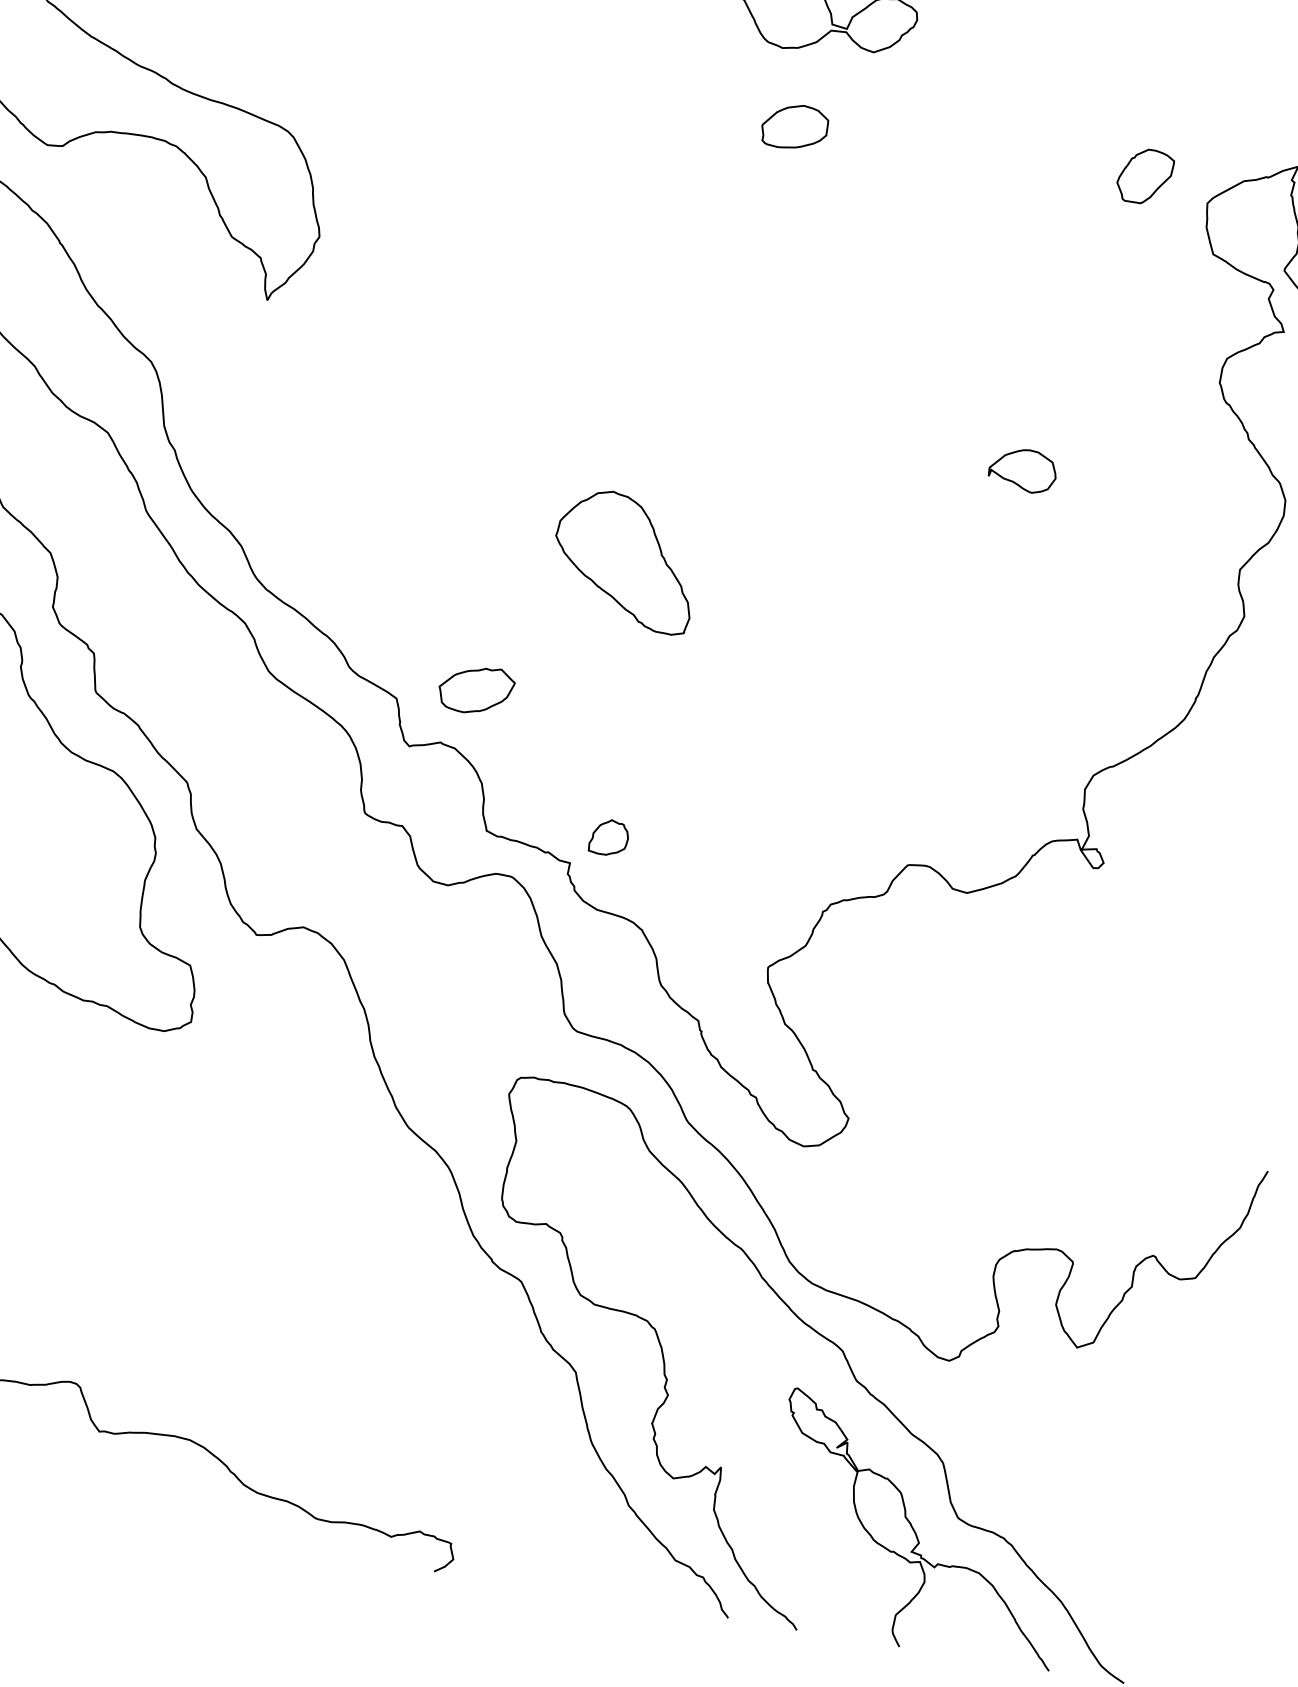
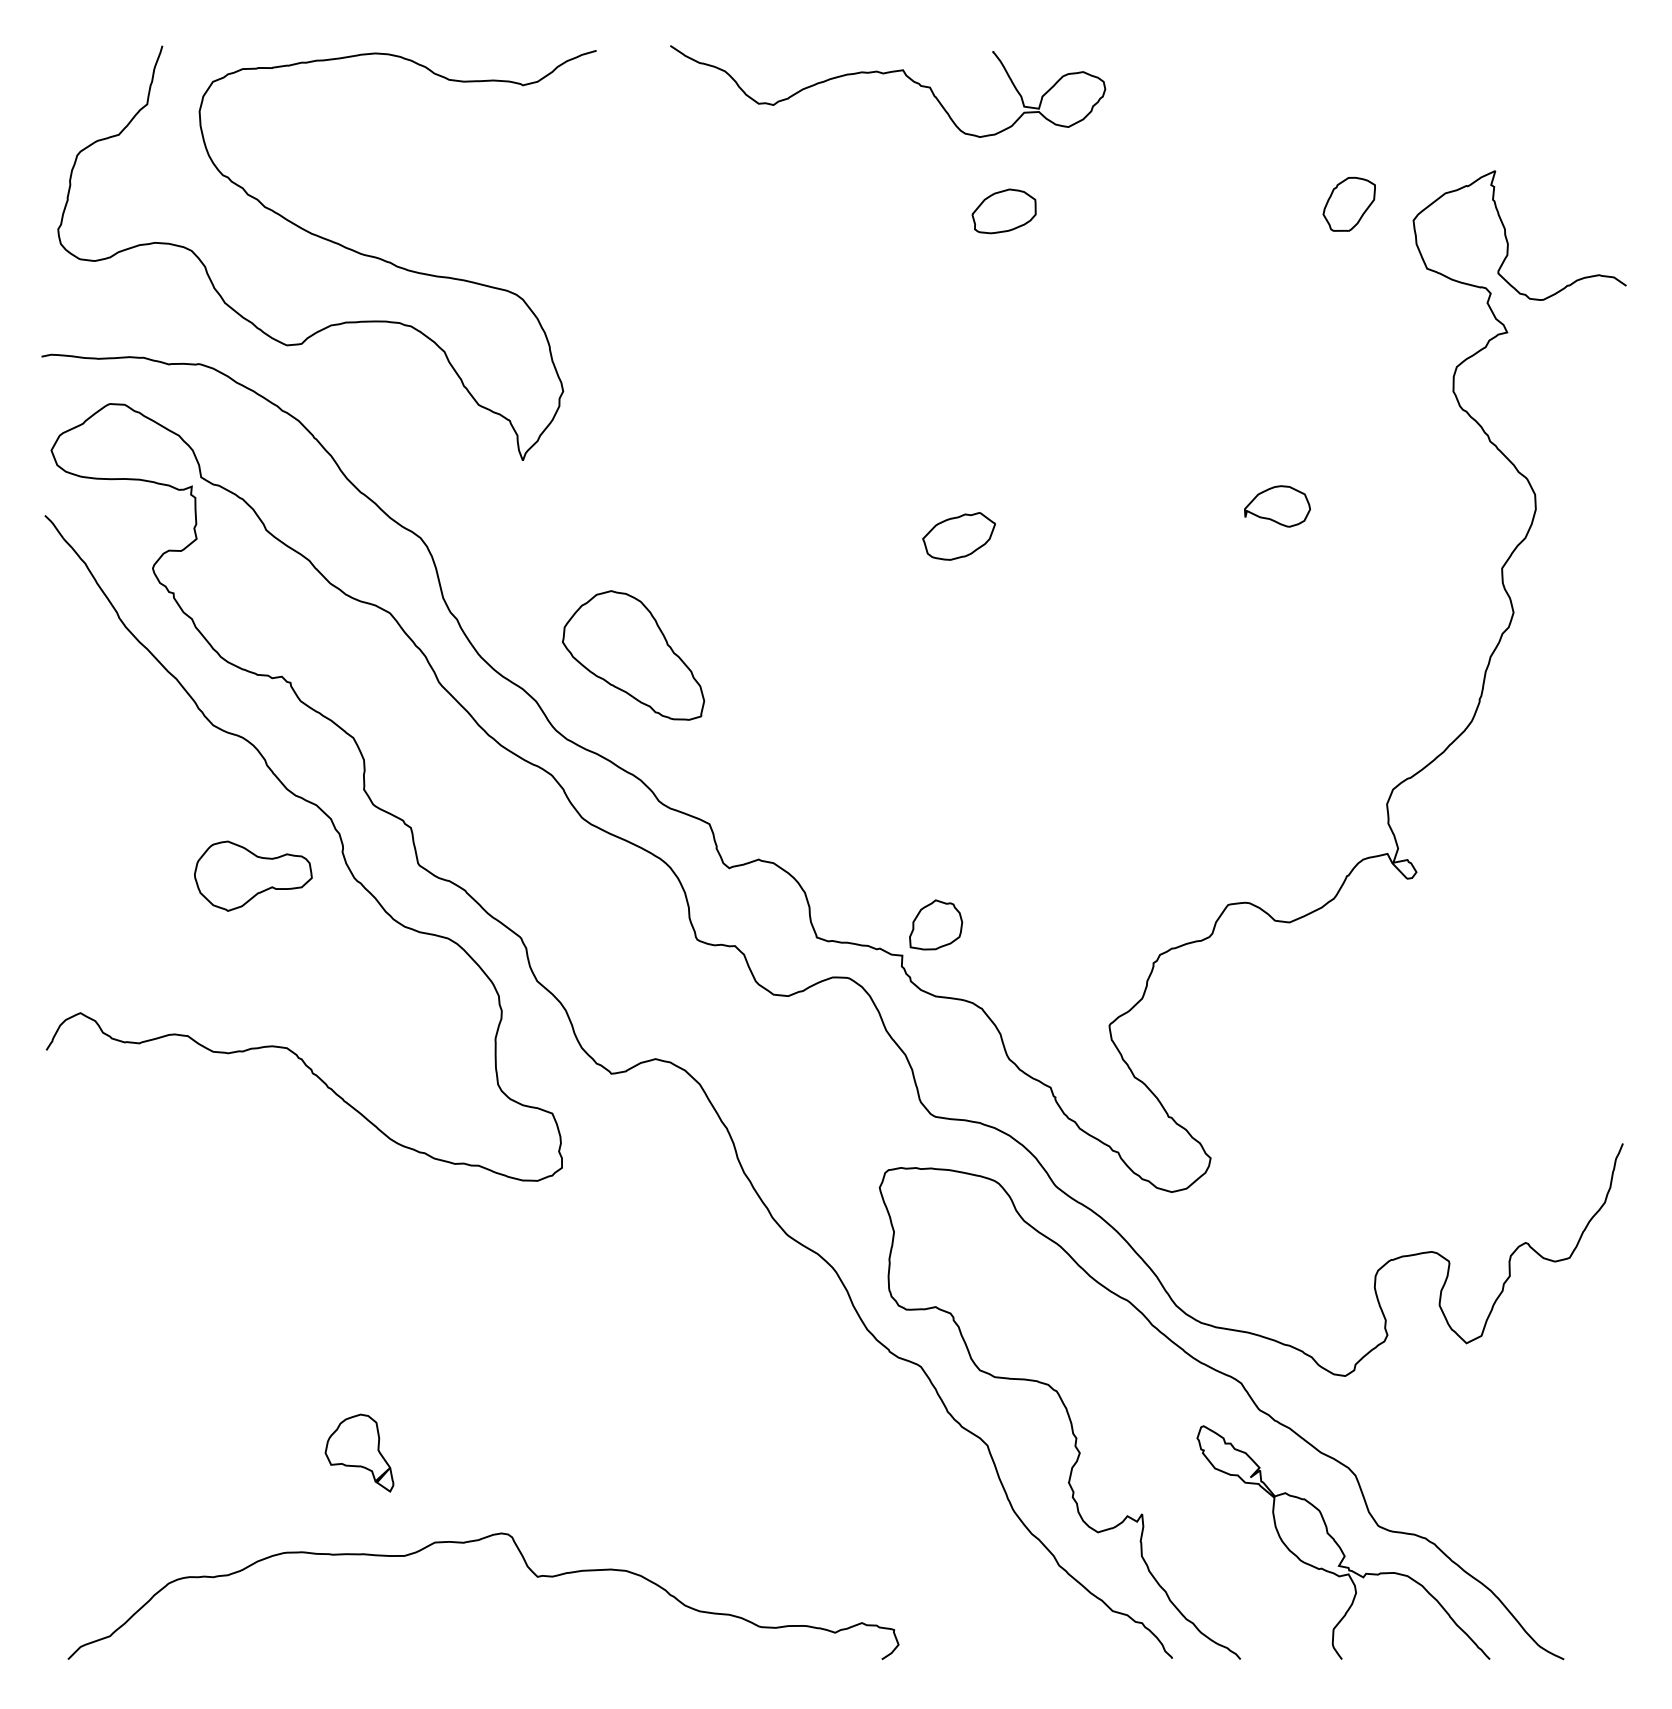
part: (625, 560) -> (633, 655), moved
part: (475, 689) -> (958, 536), moved
part: (609, 837) -> (936, 924), size x1.43

